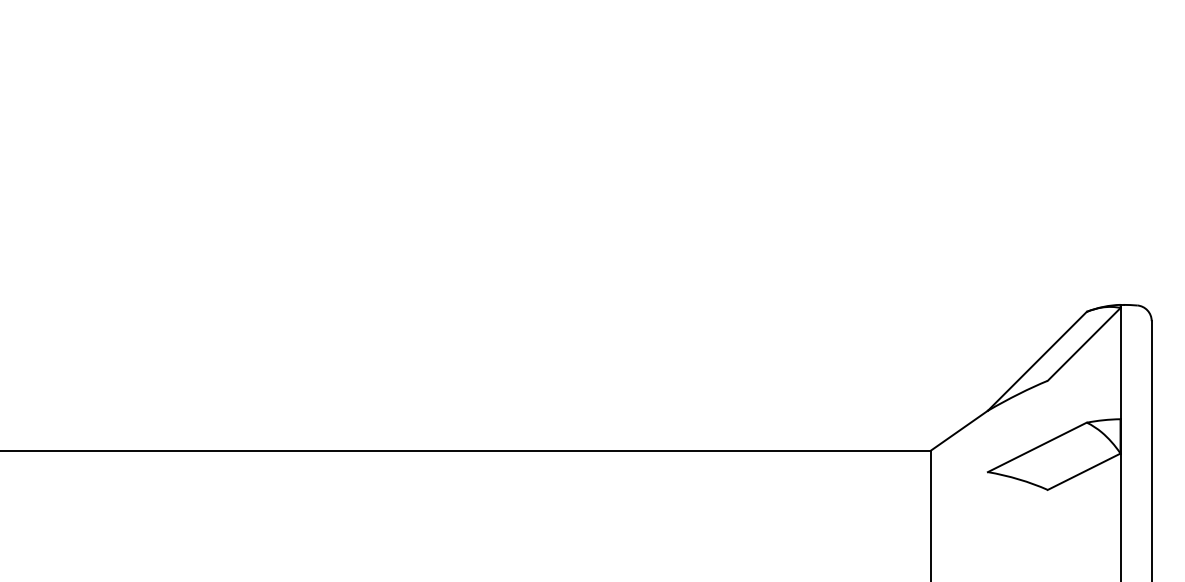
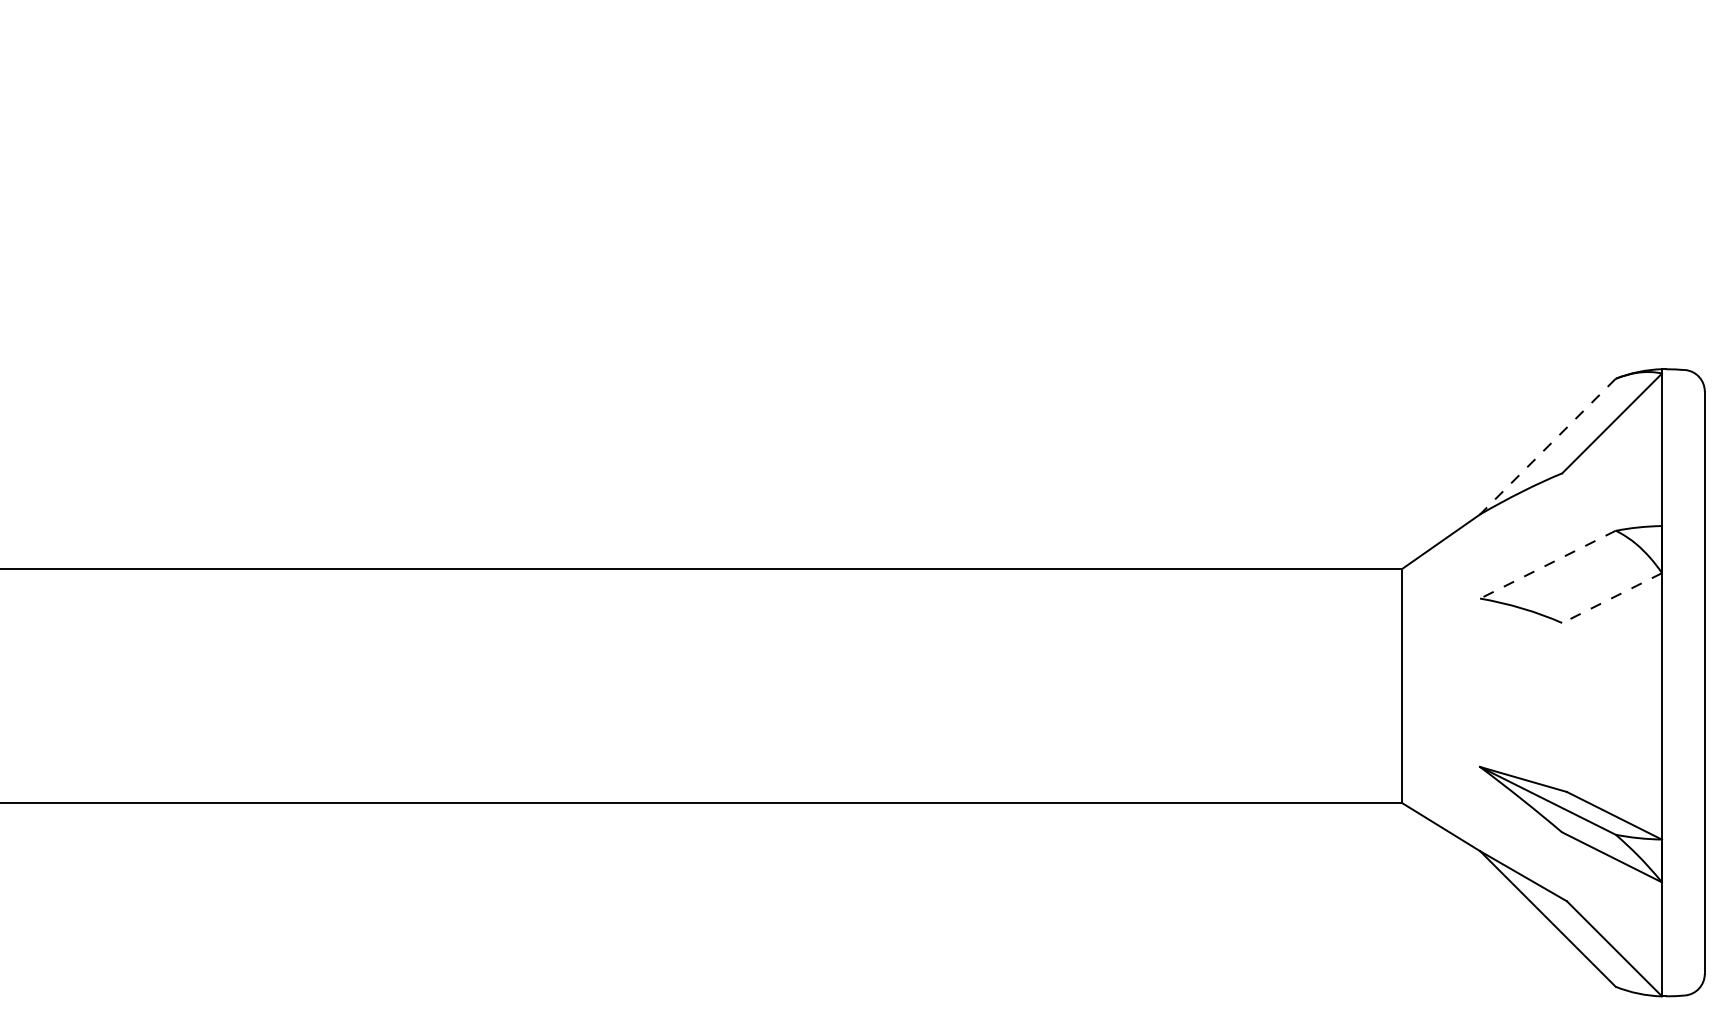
line: (1037, 361) -> (1547, 446), solid -> dashed
line: (1037, 447) -> (1547, 564), solid -> dashed
line: (1084, 472) -> (1612, 598), solid -> dashed

